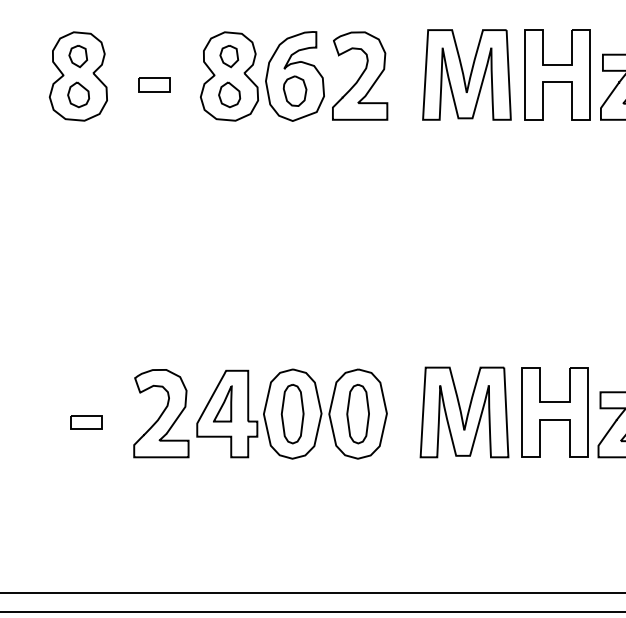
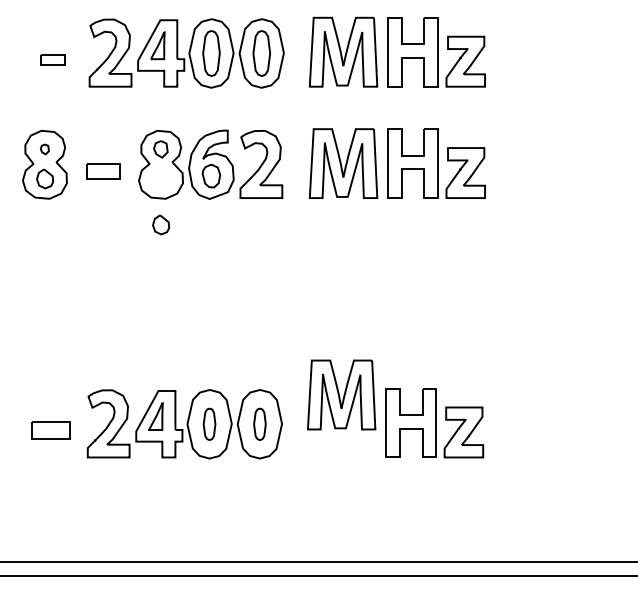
part: (77, 56) -> (44, 149), size x0.6
part: (153, 83) -> (102, 170), size x1.4
part: (230, 94) -> (161, 224), moved
part: (464, 411) -> (341, 394), moved
part: (292, 414) -> (209, 424), size x0.7
part: (357, 414) -> (259, 424), size x0.7
part: (85, 422) -> (50, 430), size x1.6

